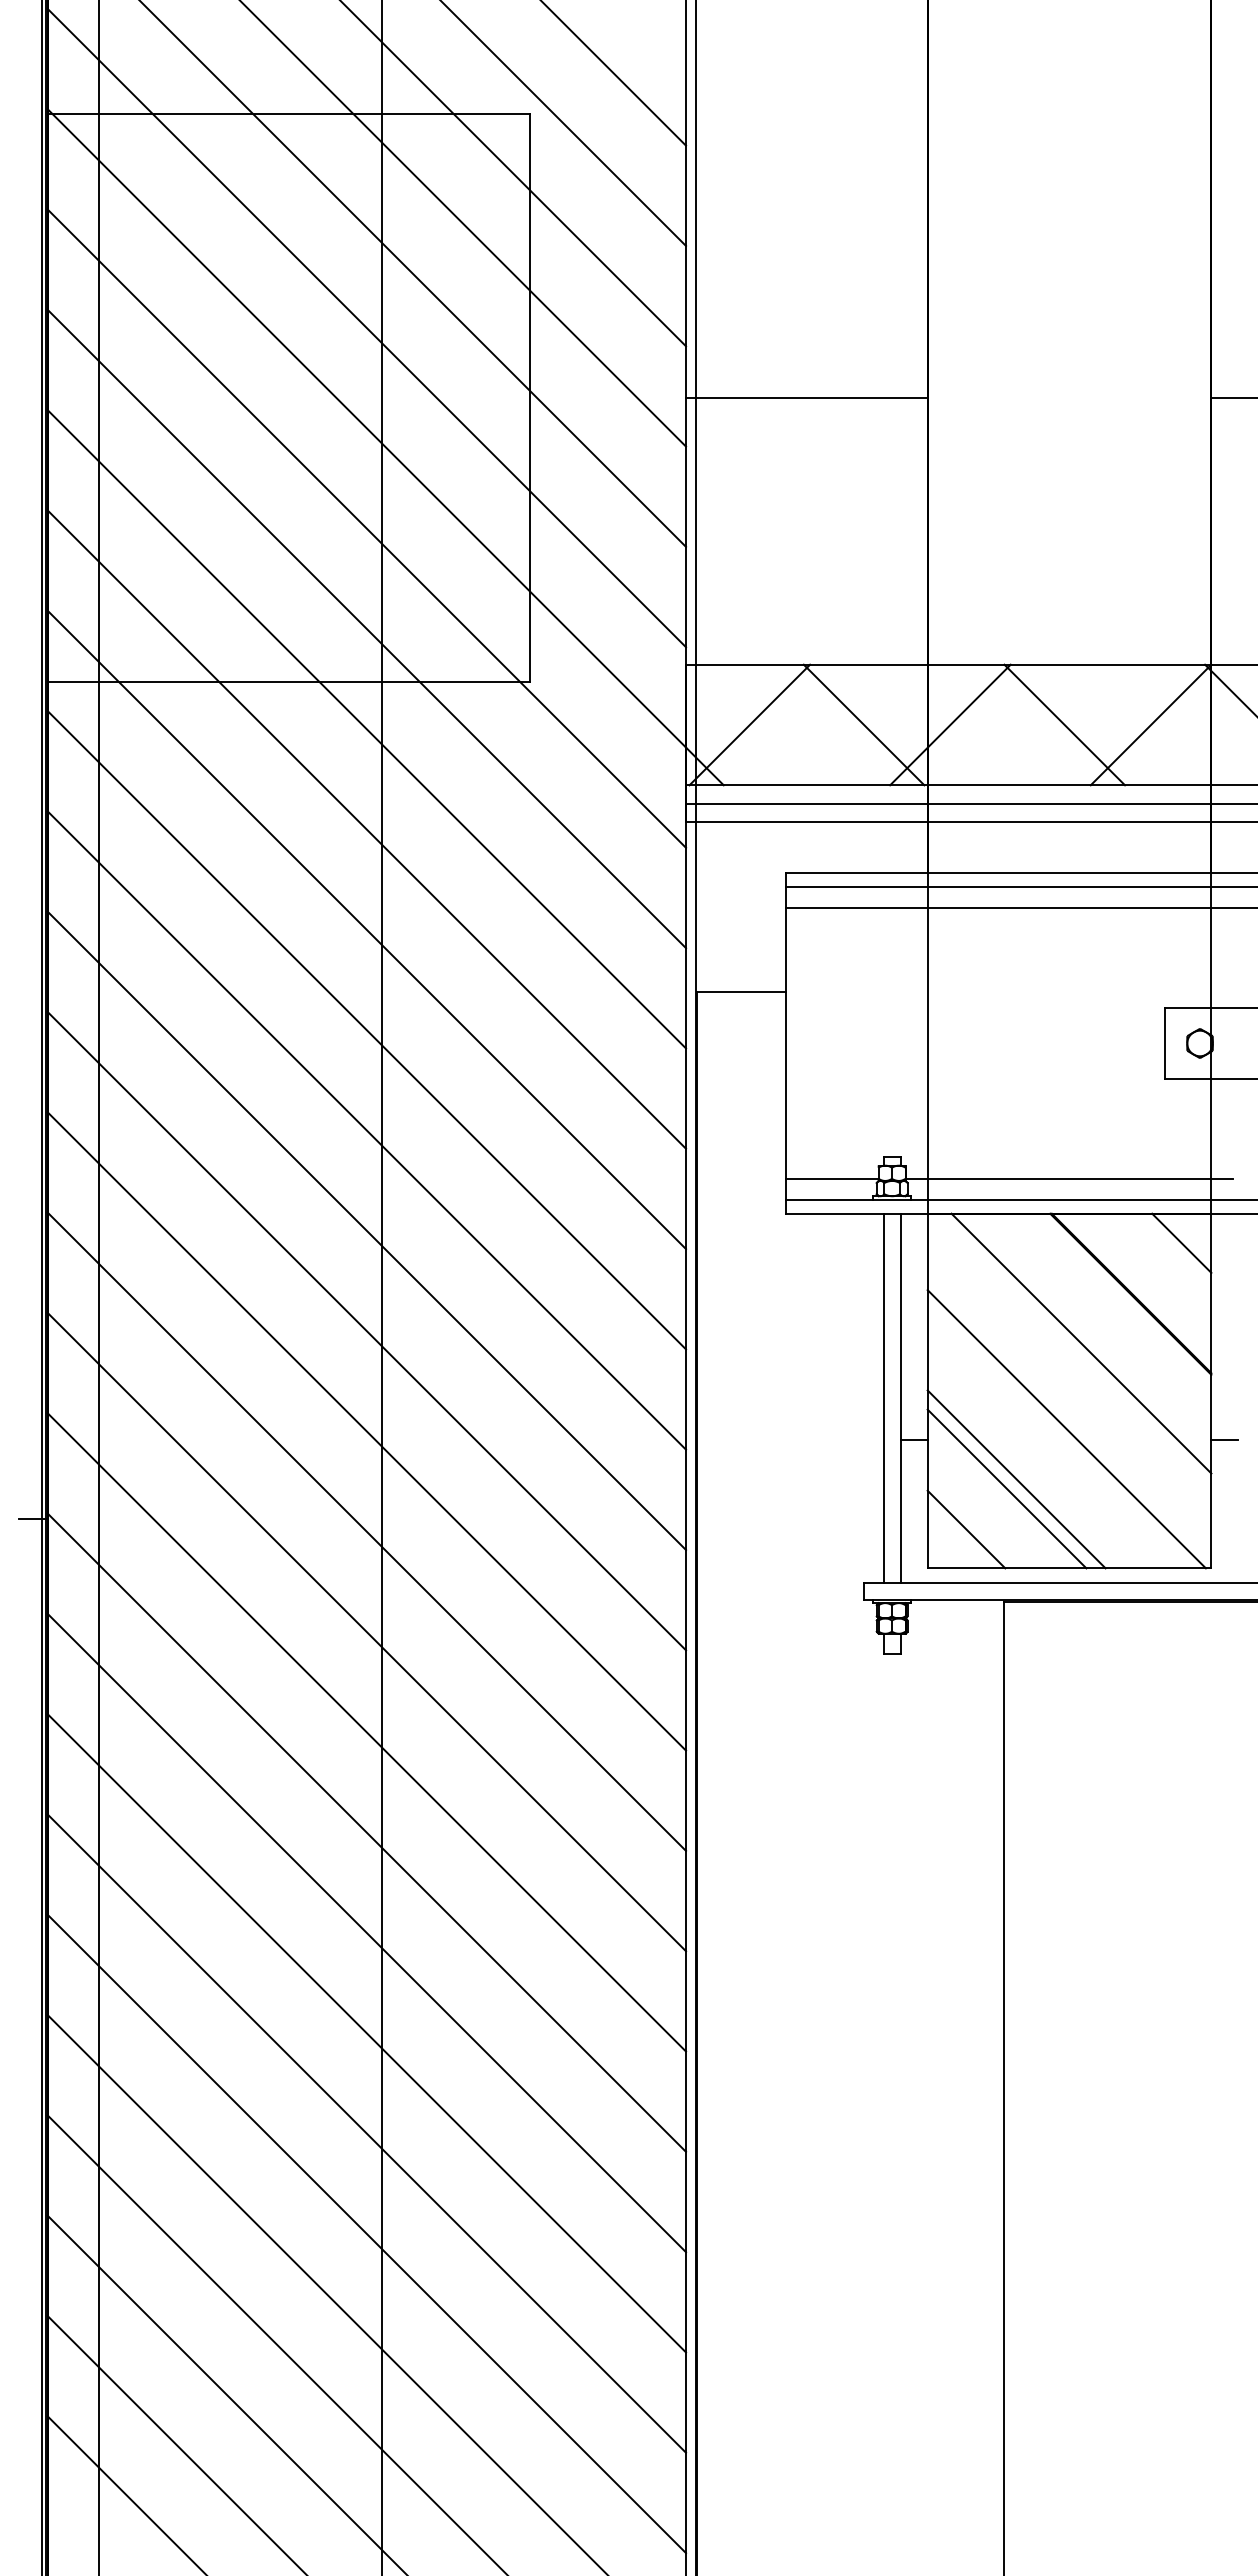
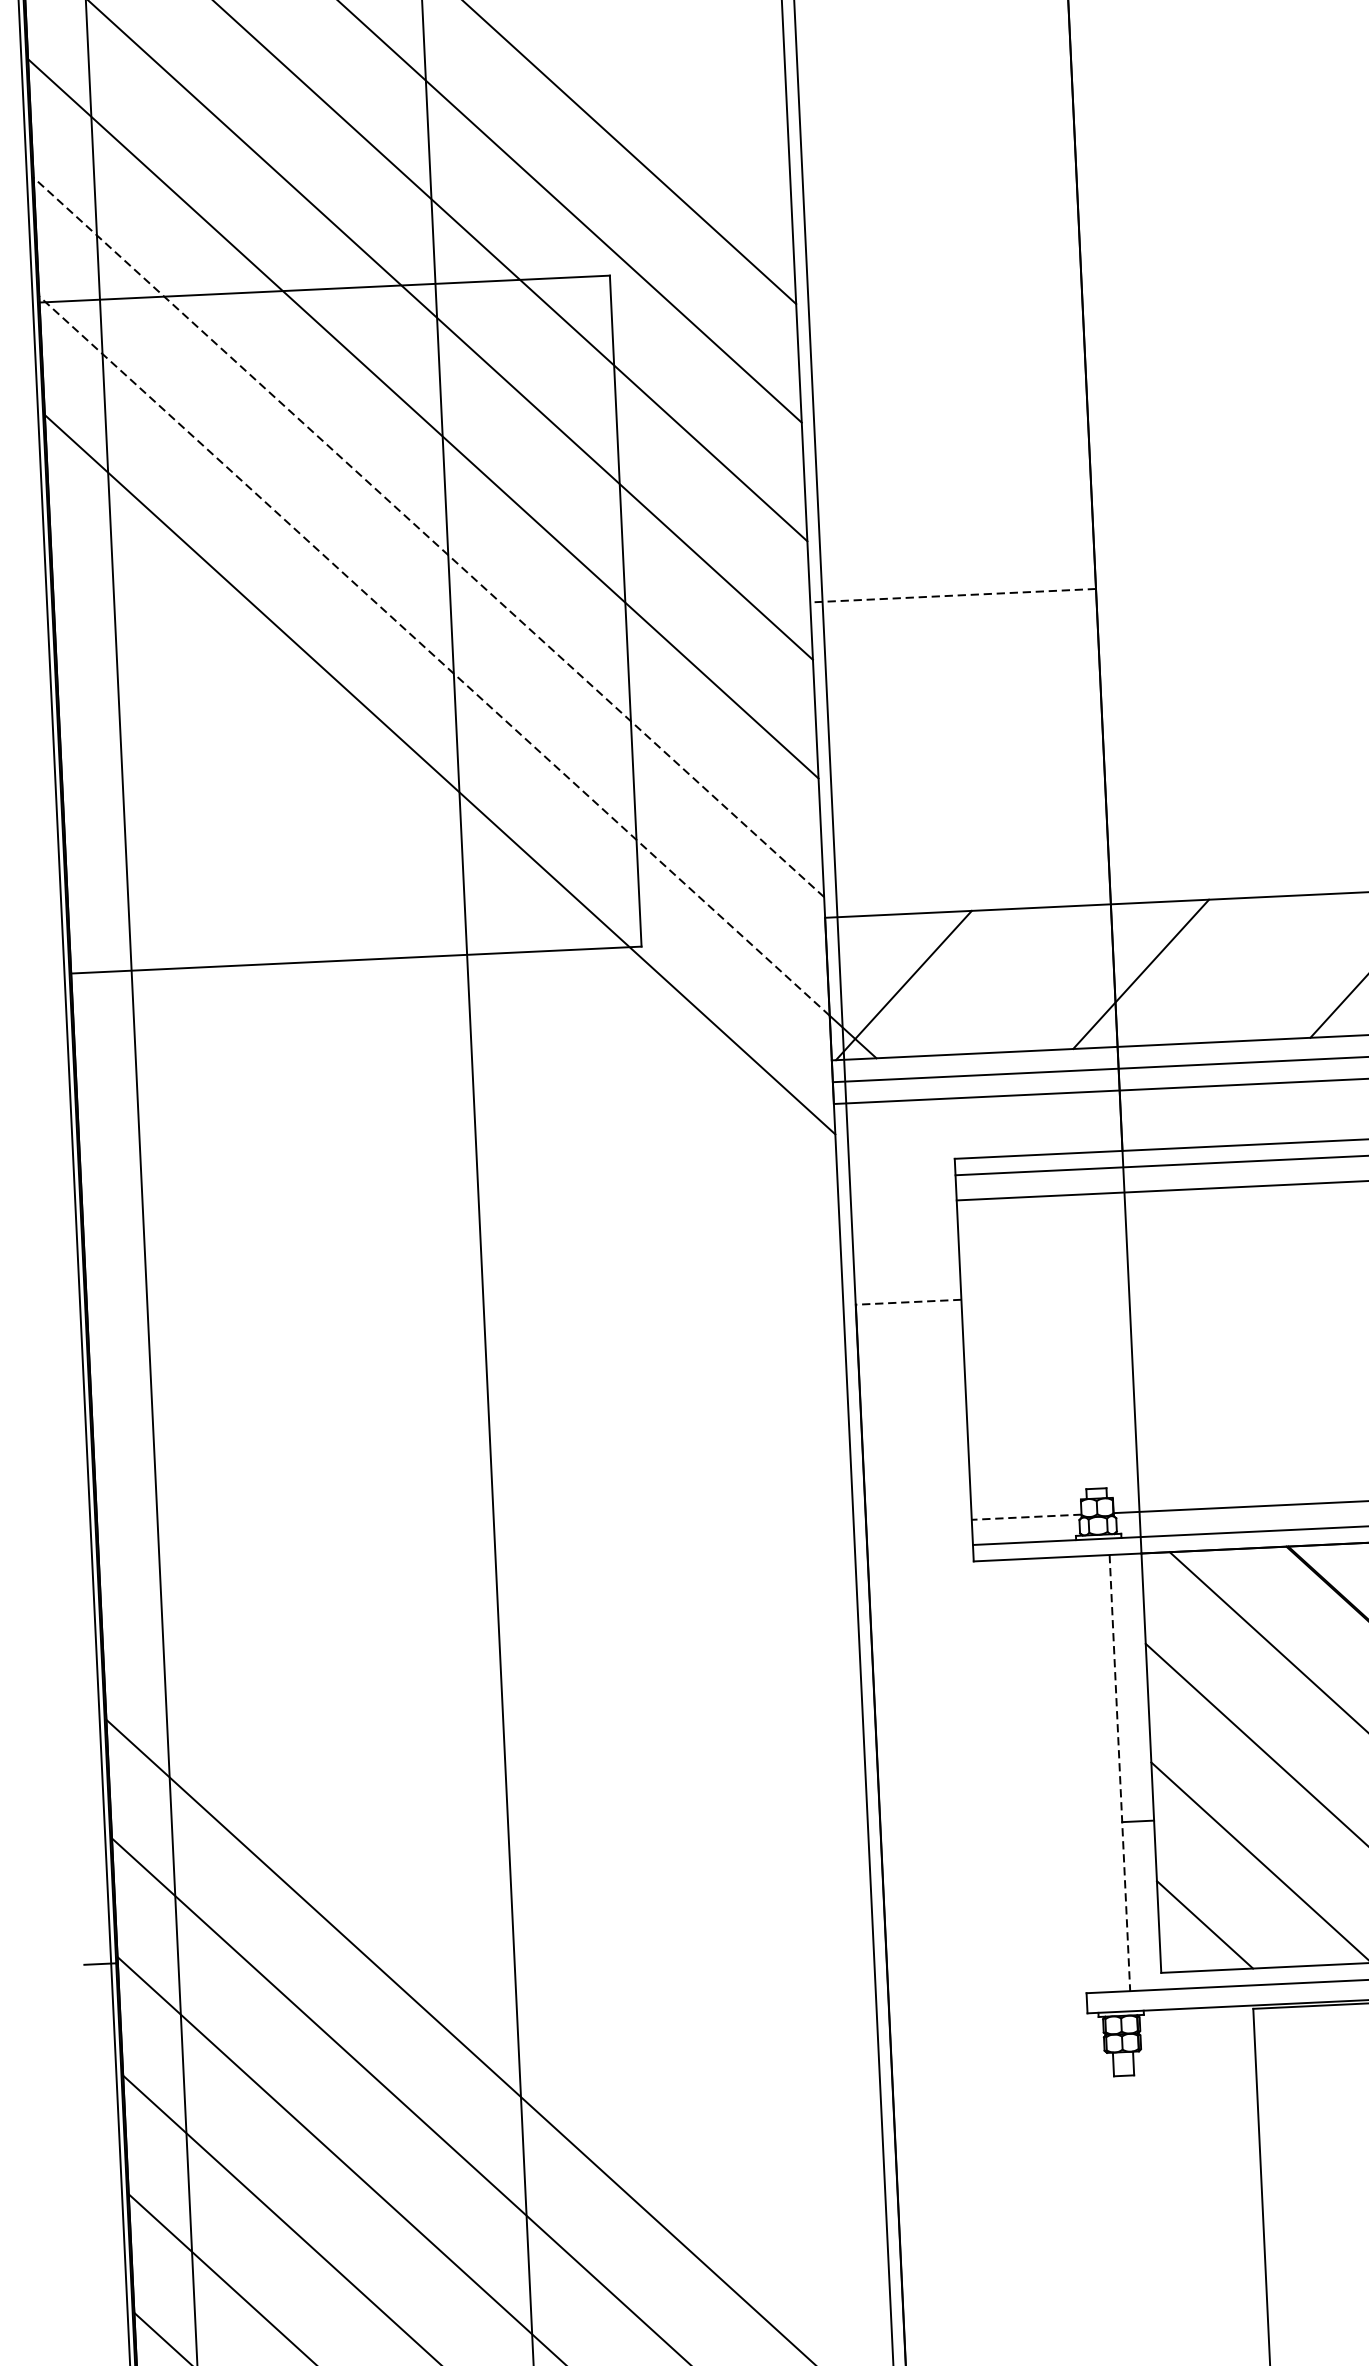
line: (366, 327) -> (428, 536), solid -> dashed
line: (806, 398) -> (952, 596), solid -> dashed
line: (366, 428) -> (434, 656), solid -> dashed
line: (366, 628) -> (445, 892), removed
line: (863, 724) -> (1038, 978), removed
line: (1064, 724) -> (1276, 967), removed
line: (366, 729) -> (450, 1012), removed
line: (366, 829) -> (456, 1130), removed
line: (366, 929) -> (462, 1248), removed
line: (741, 992) -> (909, 1302), solid -> dashed
line: (366, 1030) -> (467, 1368), removed
line: (366, 1130) -> (473, 1486), removed
line: (831, 1178) -> (1025, 1517), solid -> dashed
line: (366, 1230) -> (478, 1604), removed
line: (366, 1330) -> (484, 1722), removed
line: (883, 1397) -> (1099, 1773), removed
line: (900, 1398) -> (1119, 1773), solid -> dashed
line: (366, 1431) -> (490, 1842), removed
line: (1006, 1488) -> (1250, 1874), removed
line: (366, 1531) -> (495, 1960), removed

